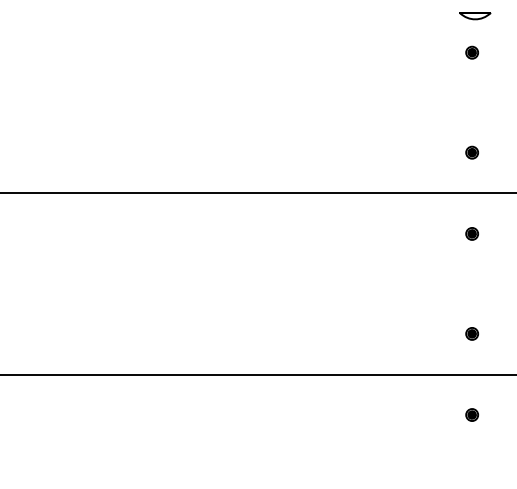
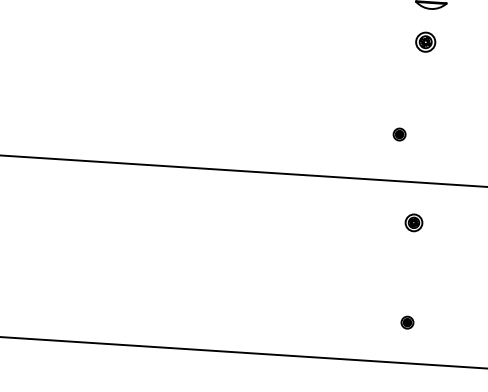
part: (471, 52) -> (424, 41), size x1.6
part: (471, 152) -> (398, 134), moved
part: (471, 233) -> (413, 222), size x1.4

